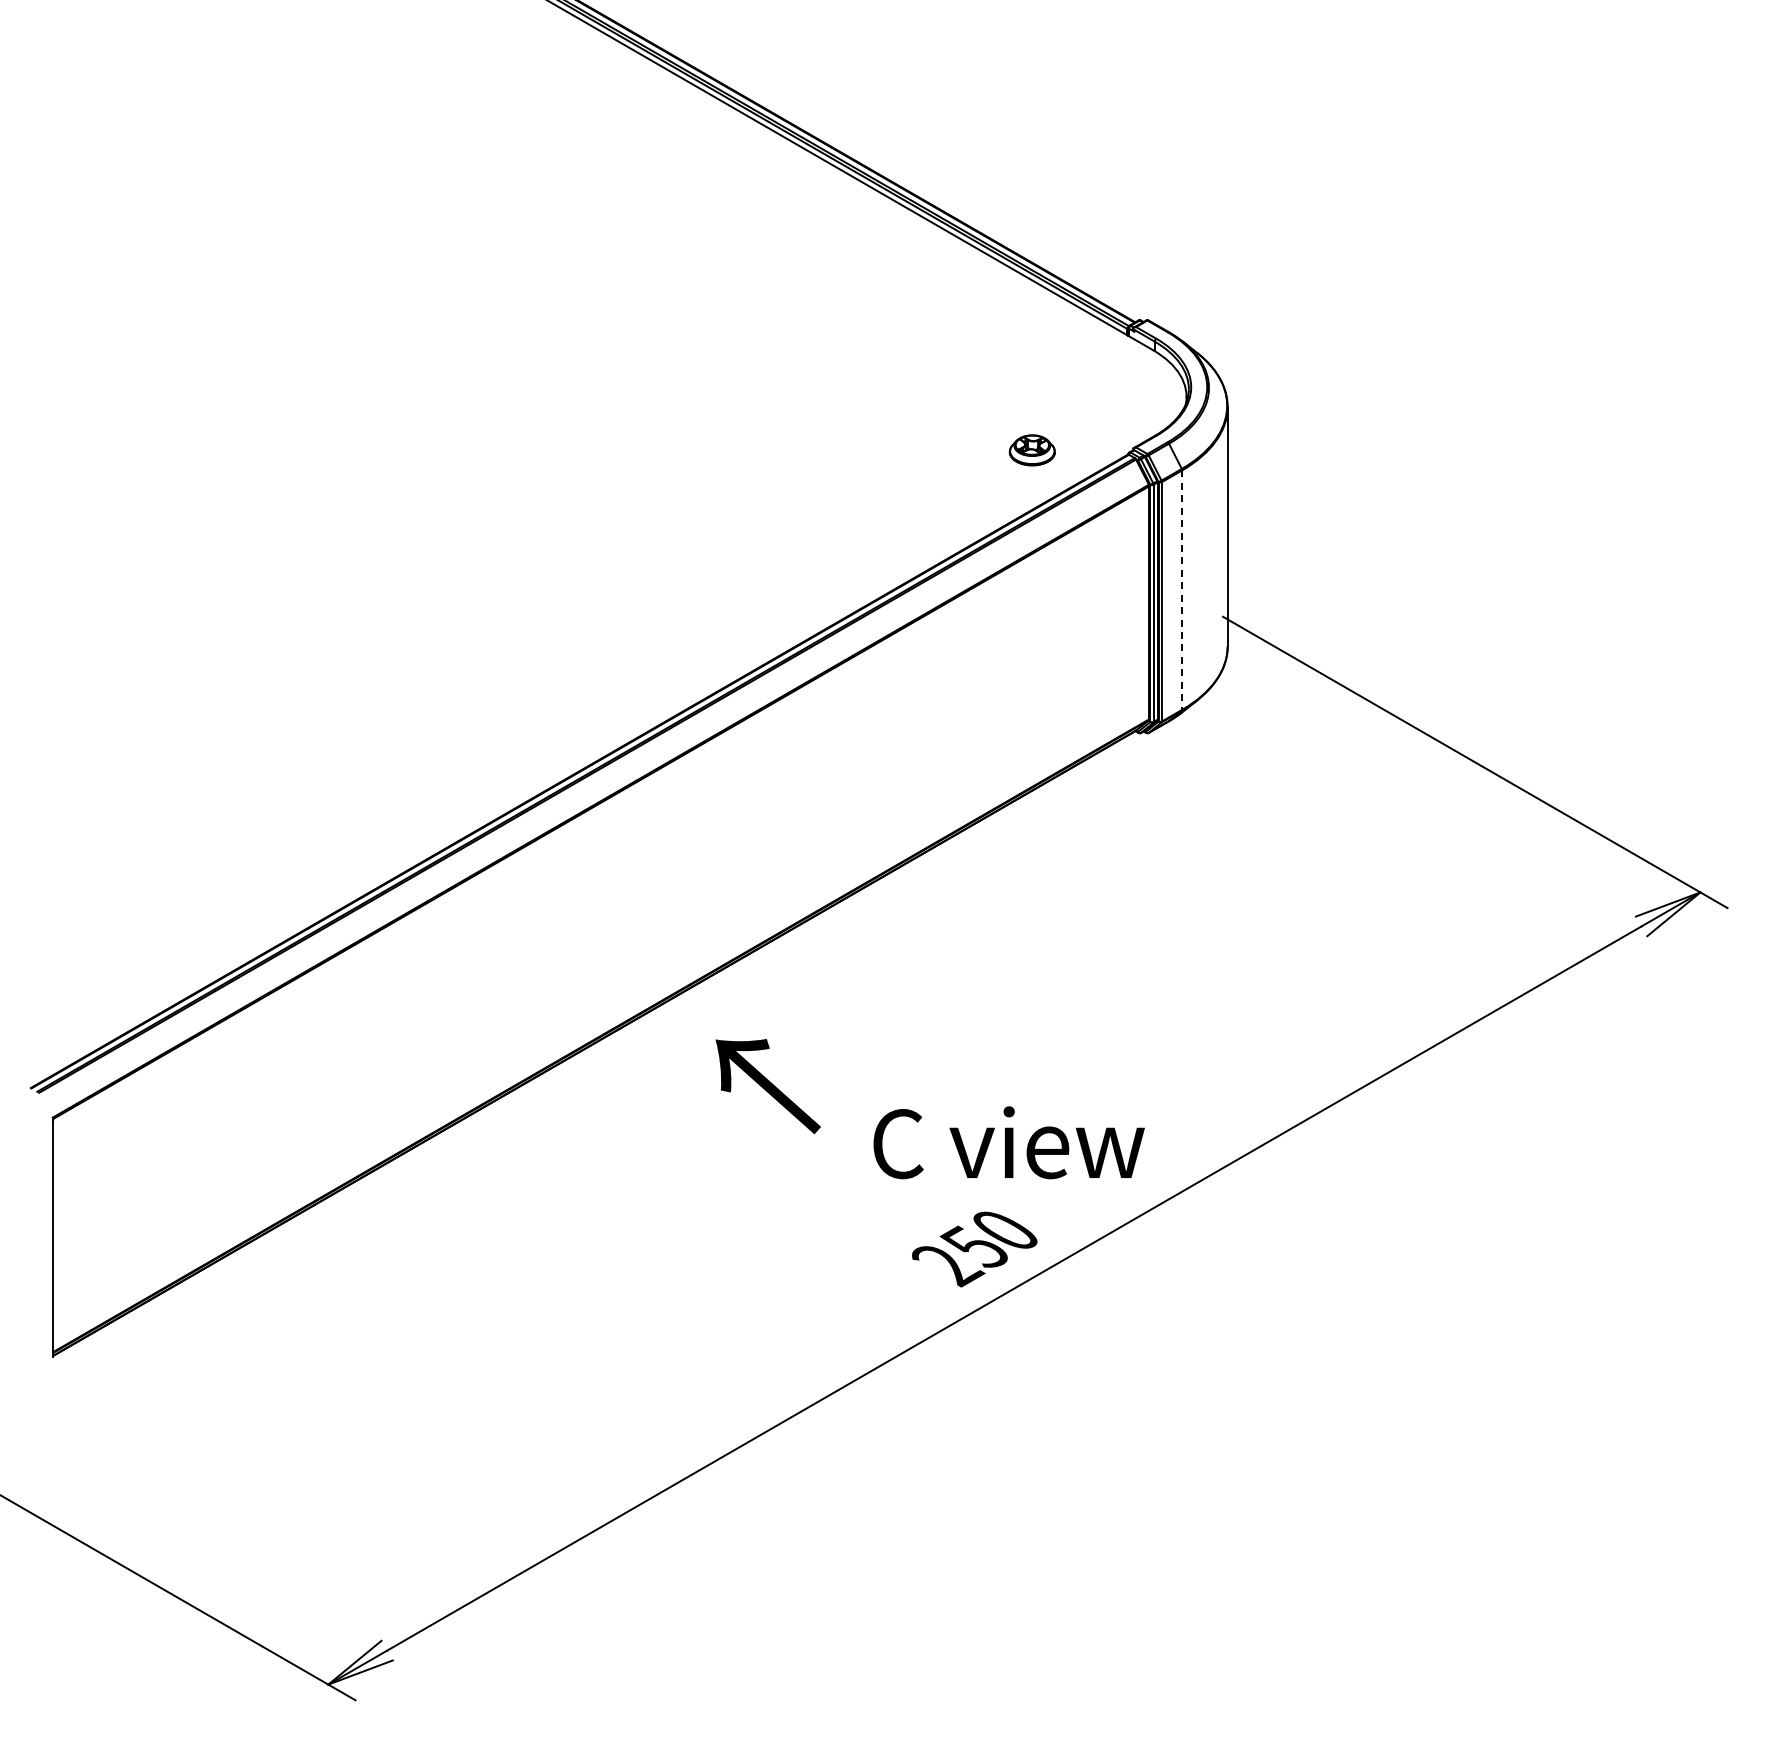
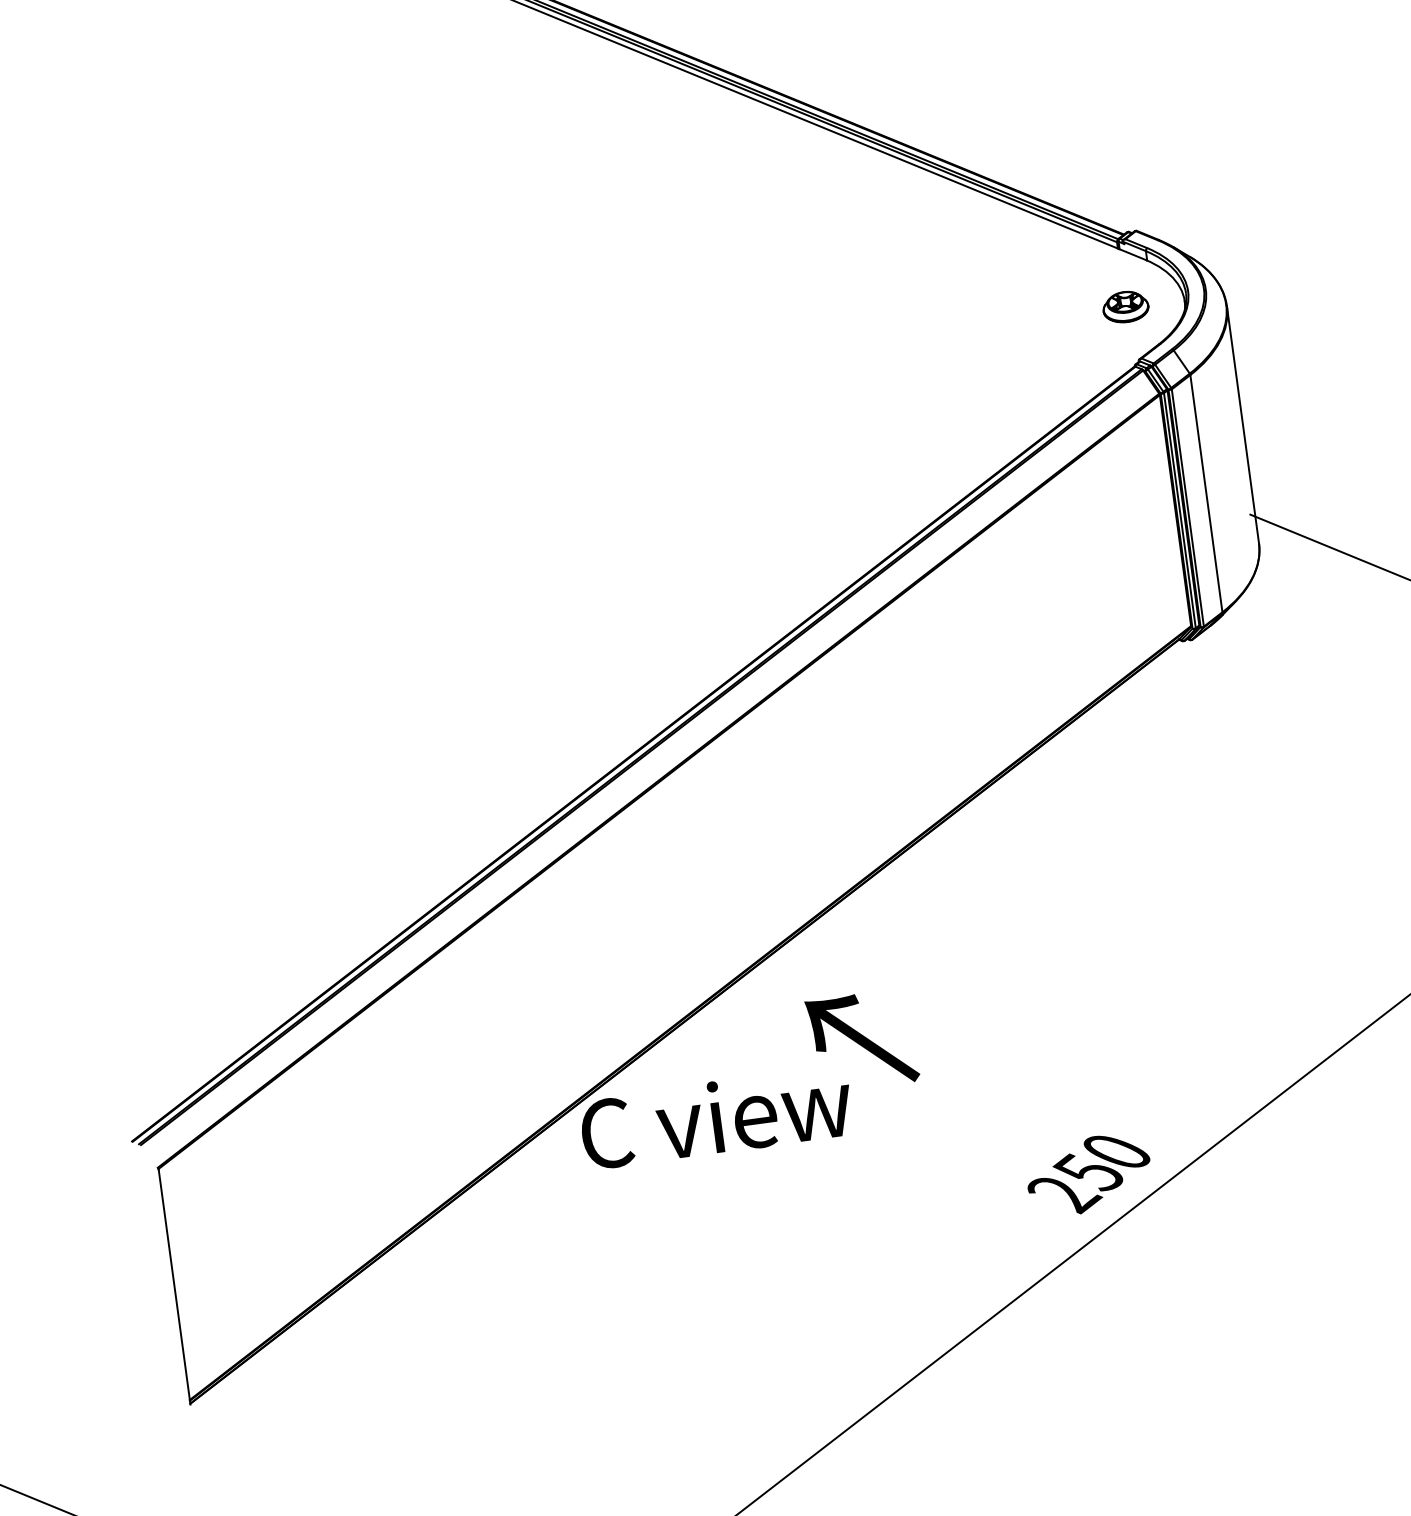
part: (1031, 450) -> (1124, 307), moved
line: (1182, 590) -> (1206, 494), dashed -> solid
text: (1008, 1142) -> (715, 1117), moved

